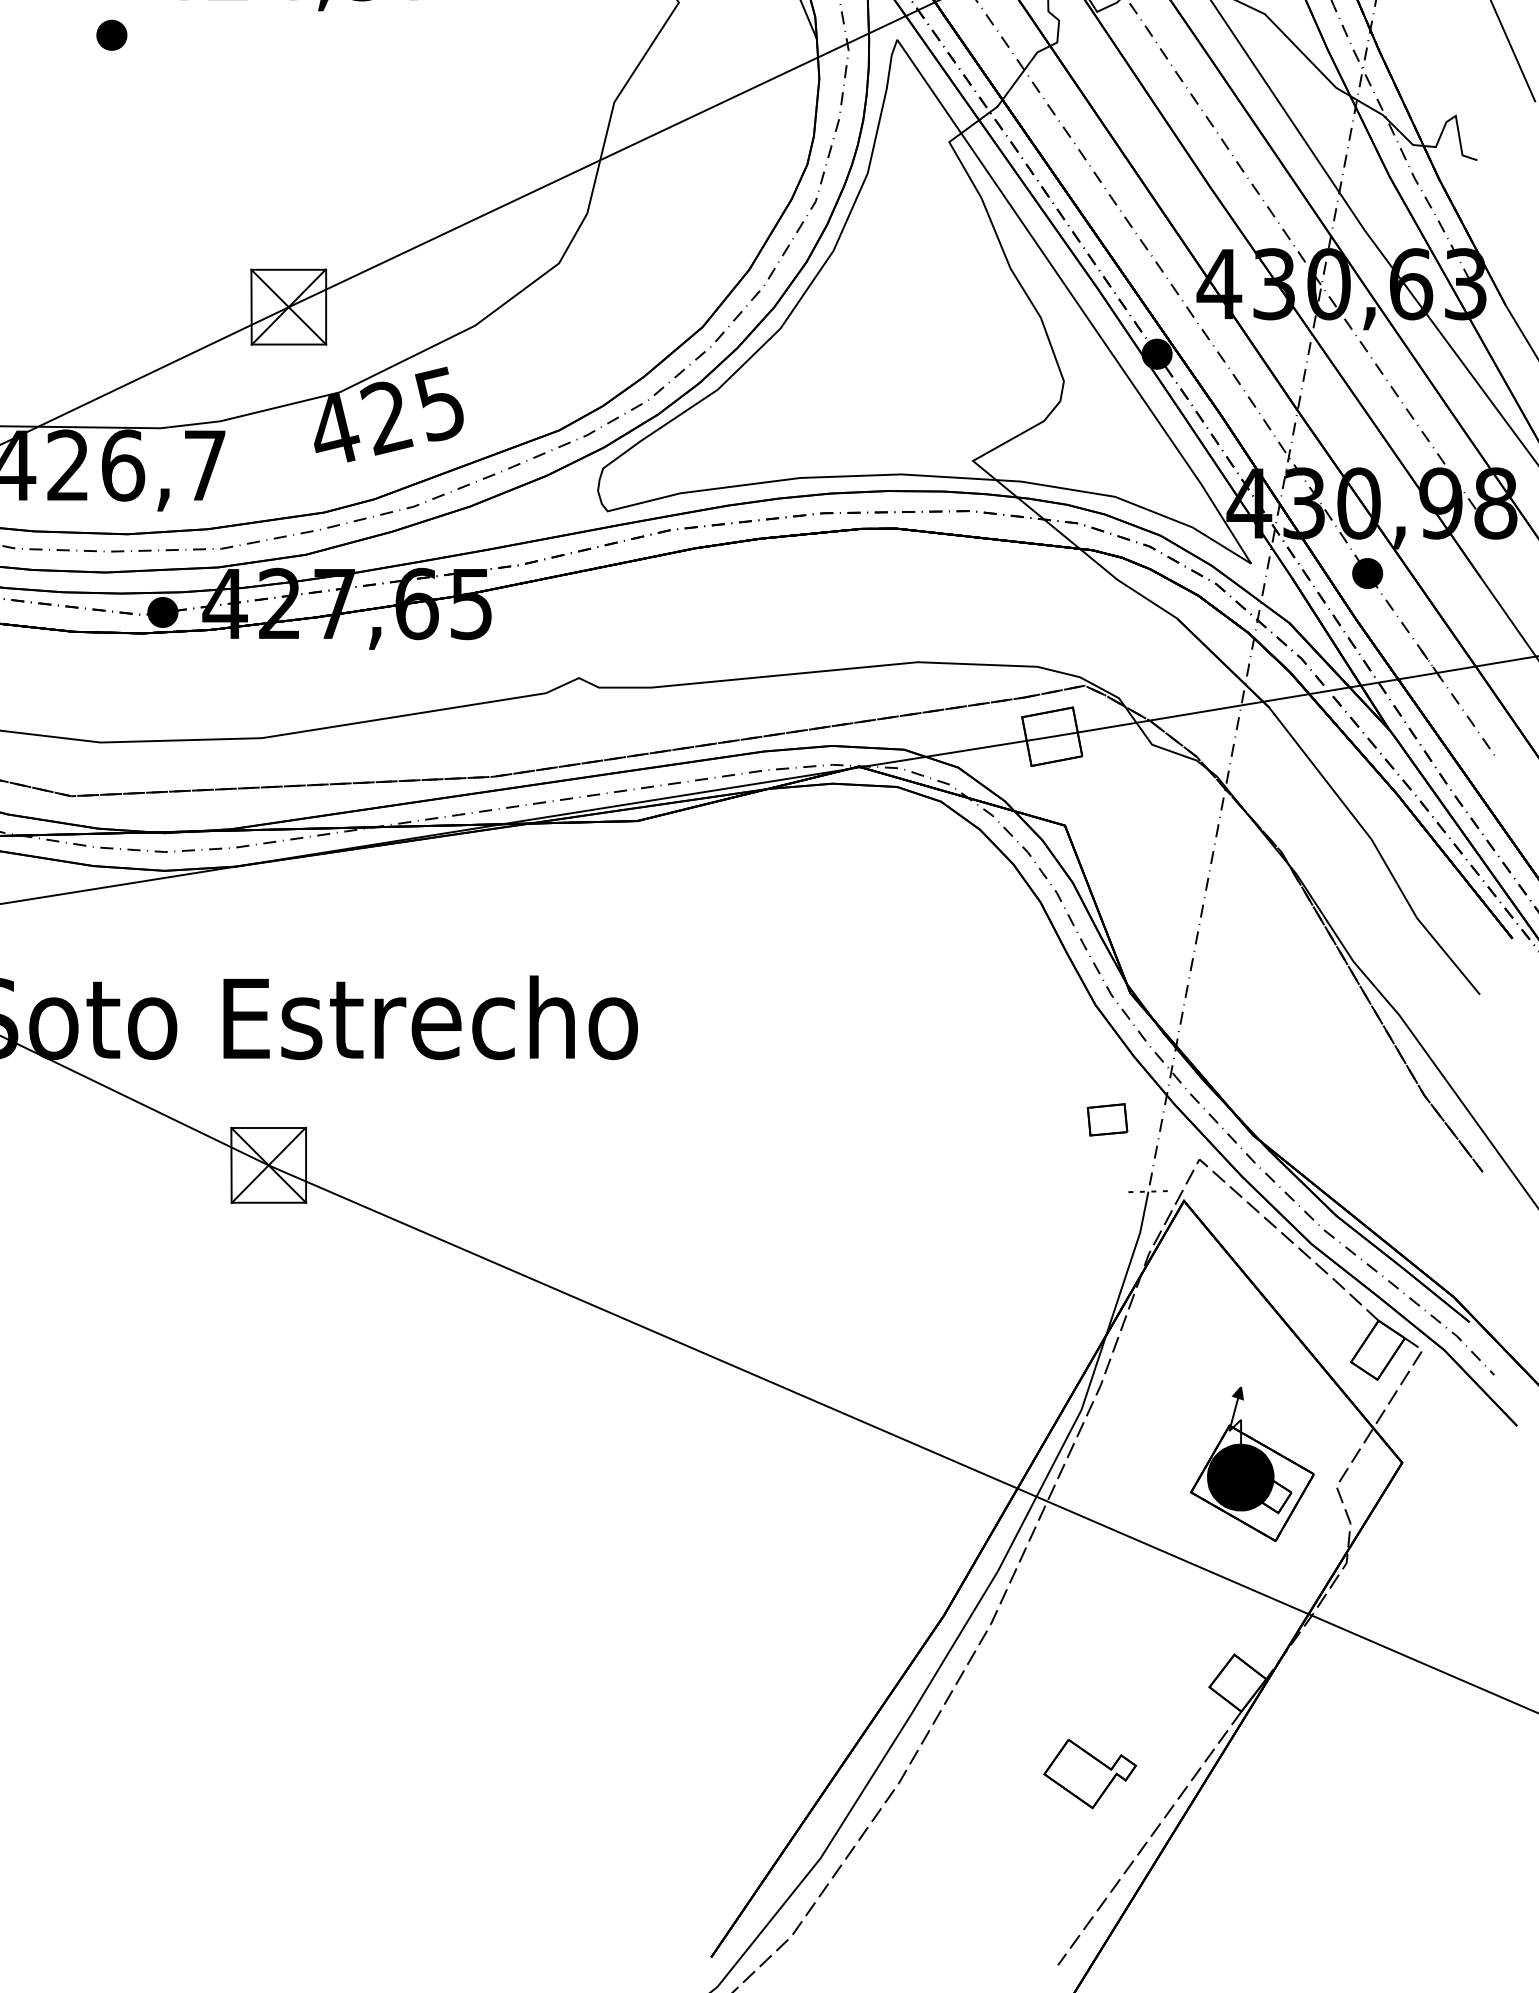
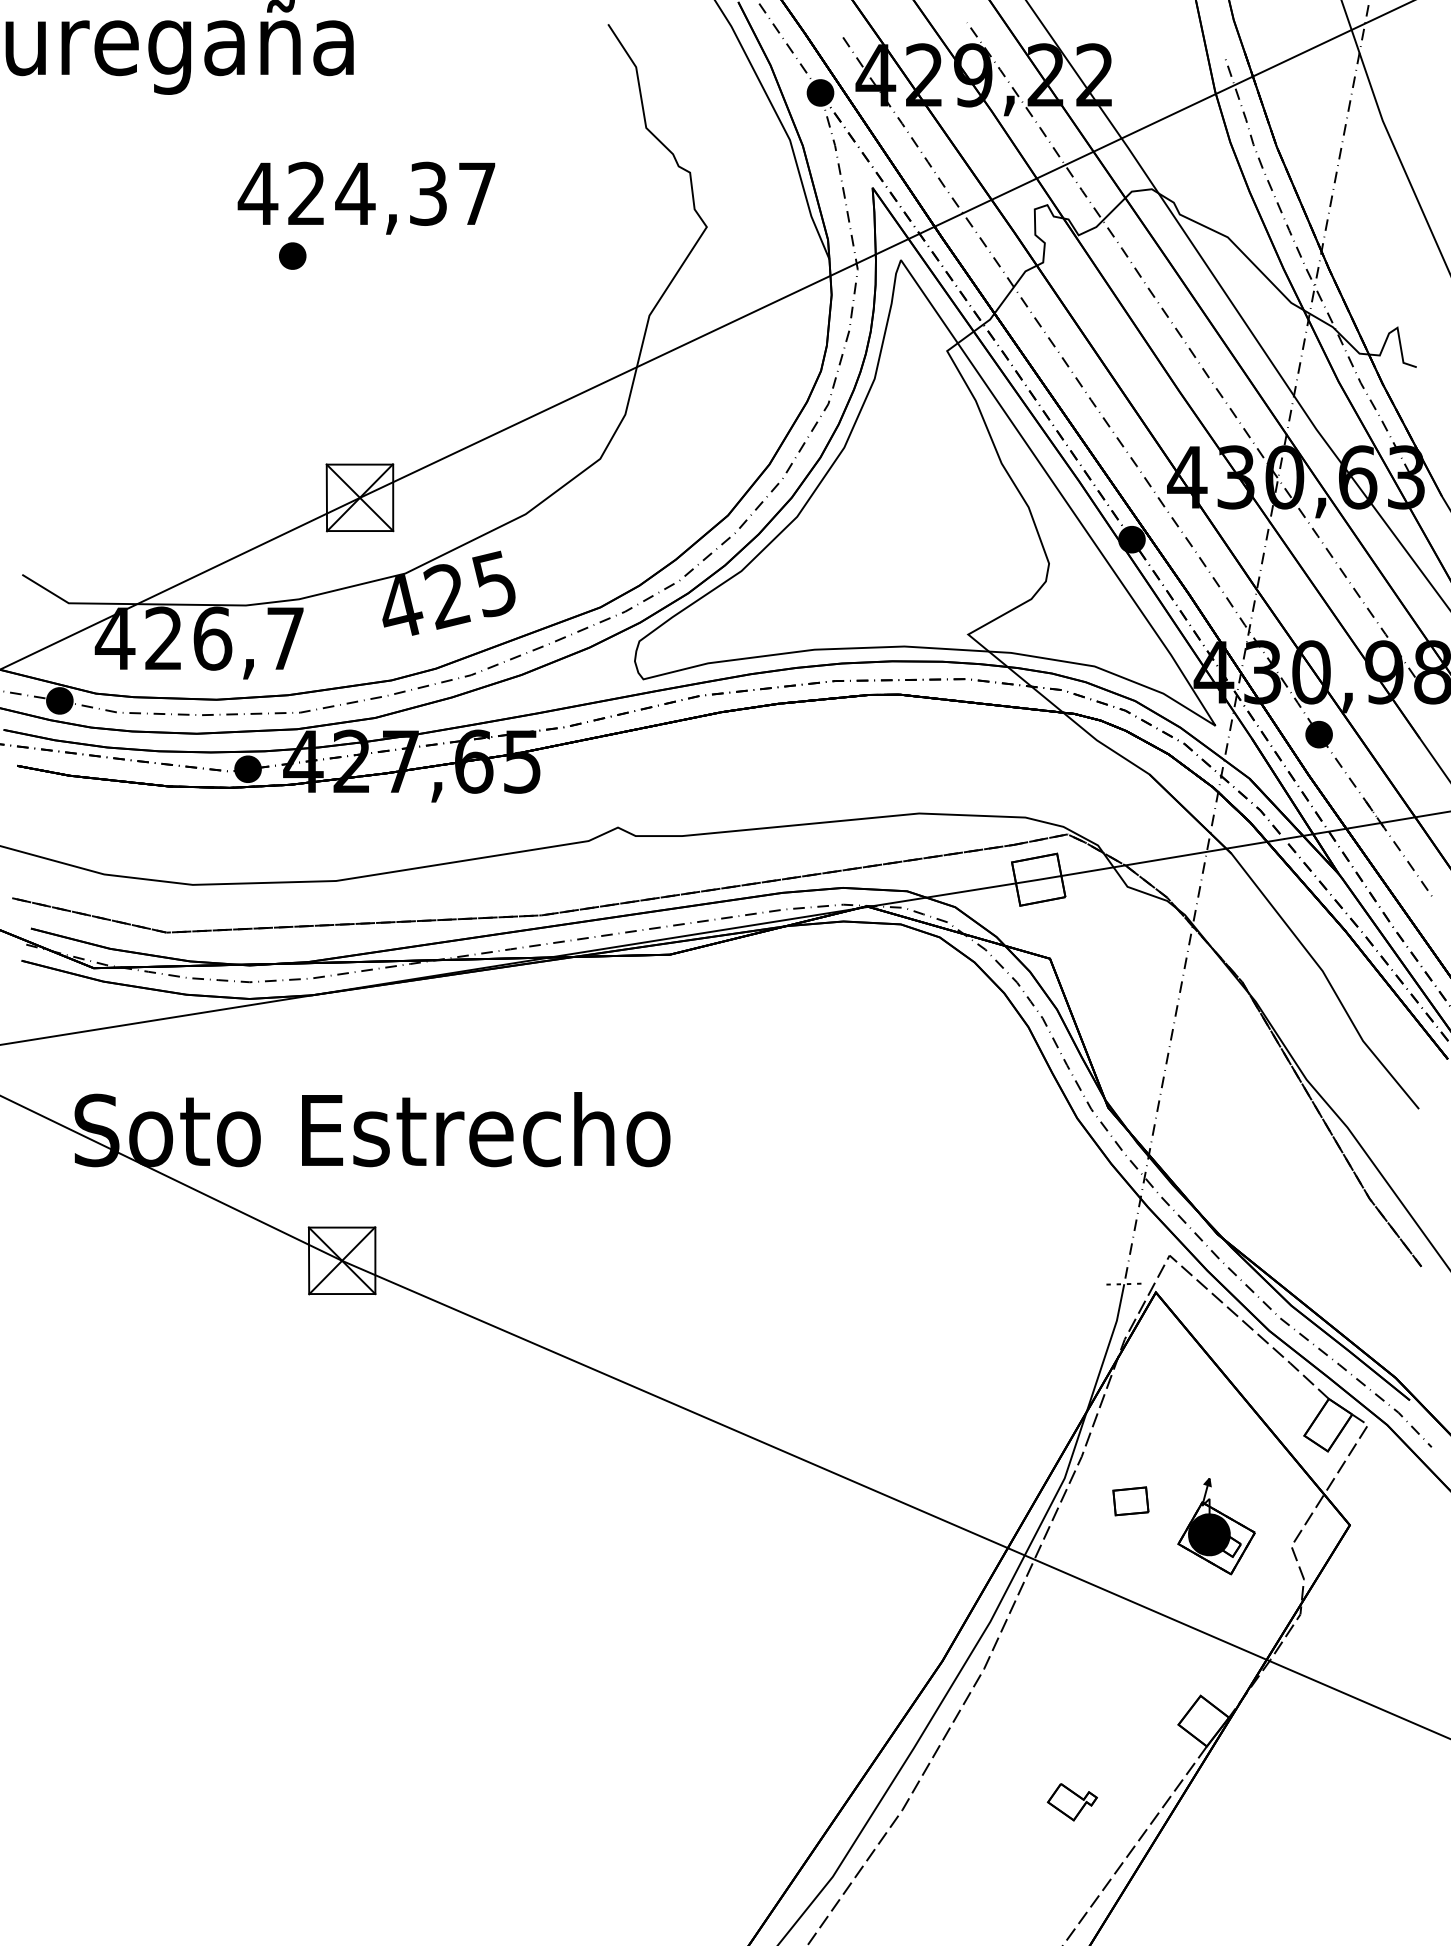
part: (111, 34) -> (292, 255), moved
part: (1107, 1120) -> (1130, 1501), moved
part: (1252, 1464) -> (1216, 1526), size x0.7
part: (1090, 1774) -> (1072, 1802), size x0.6

